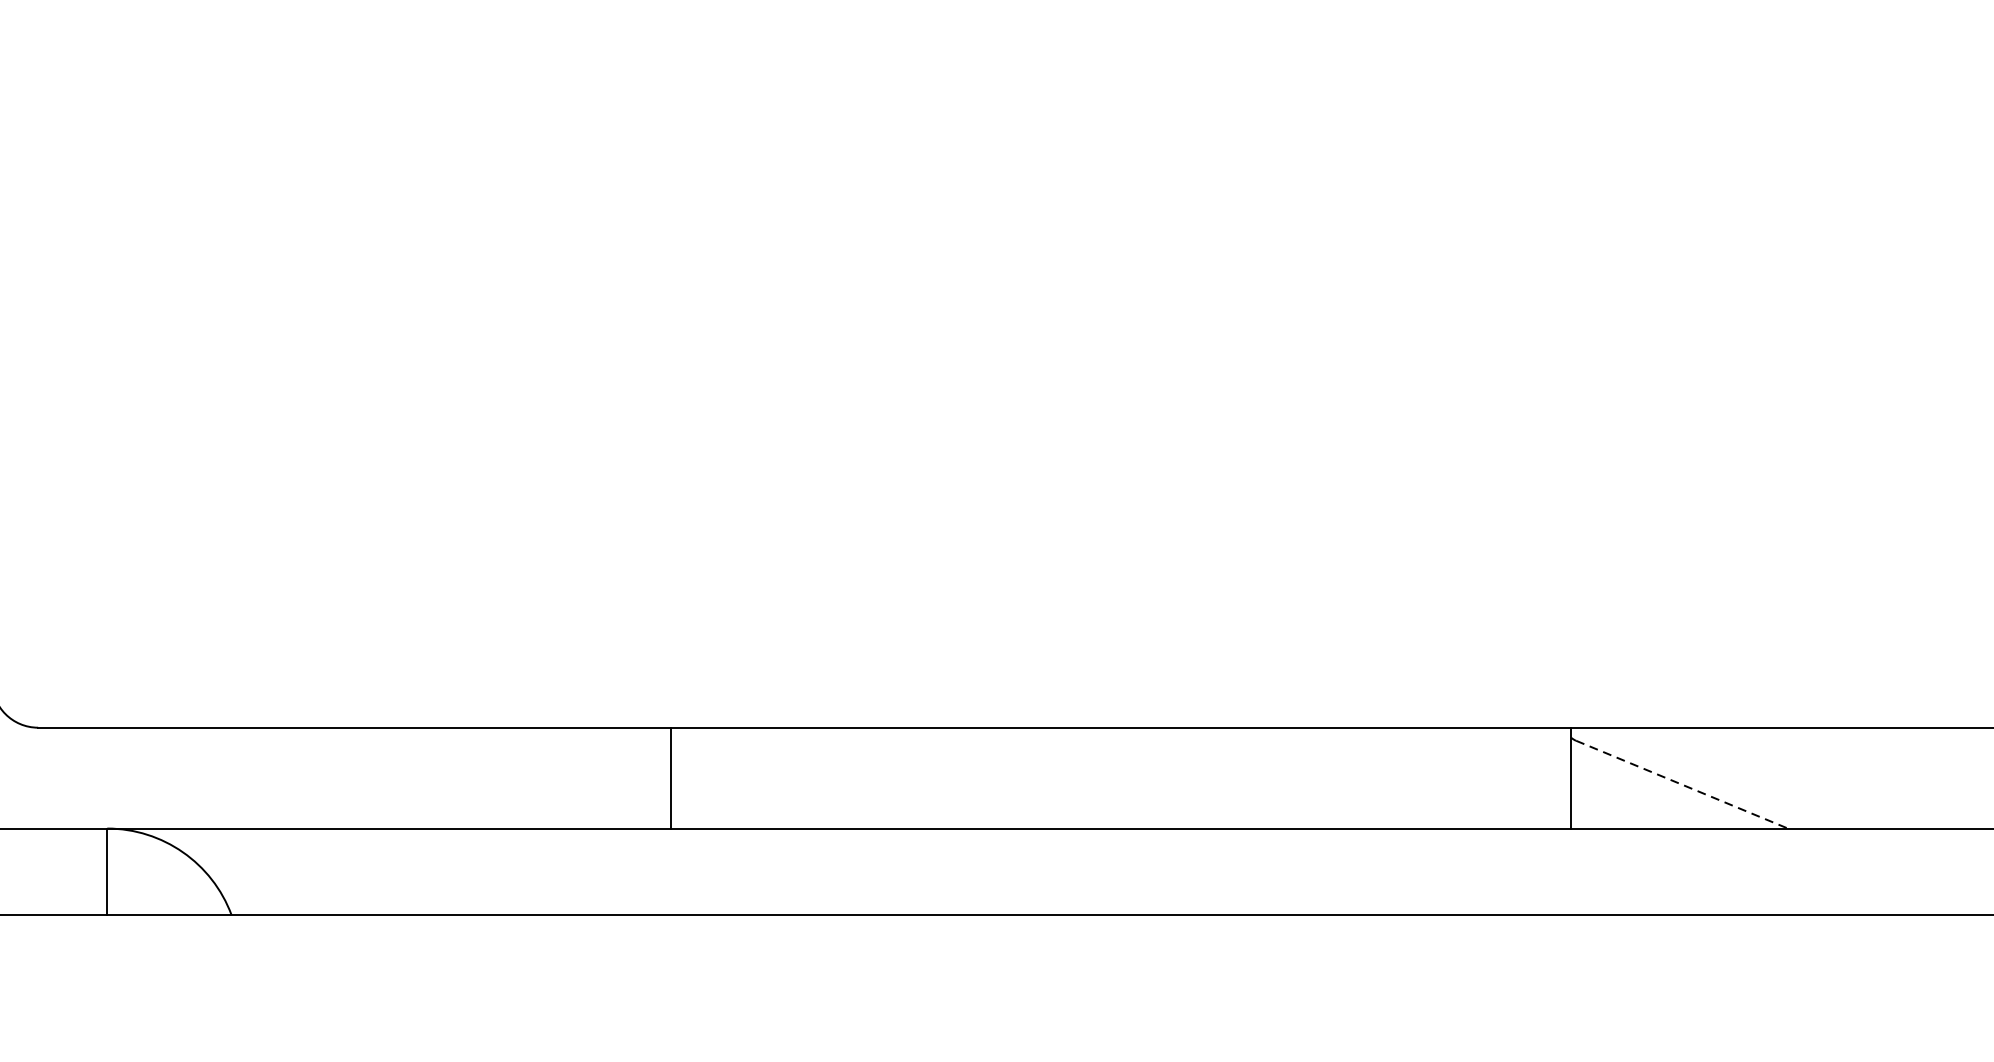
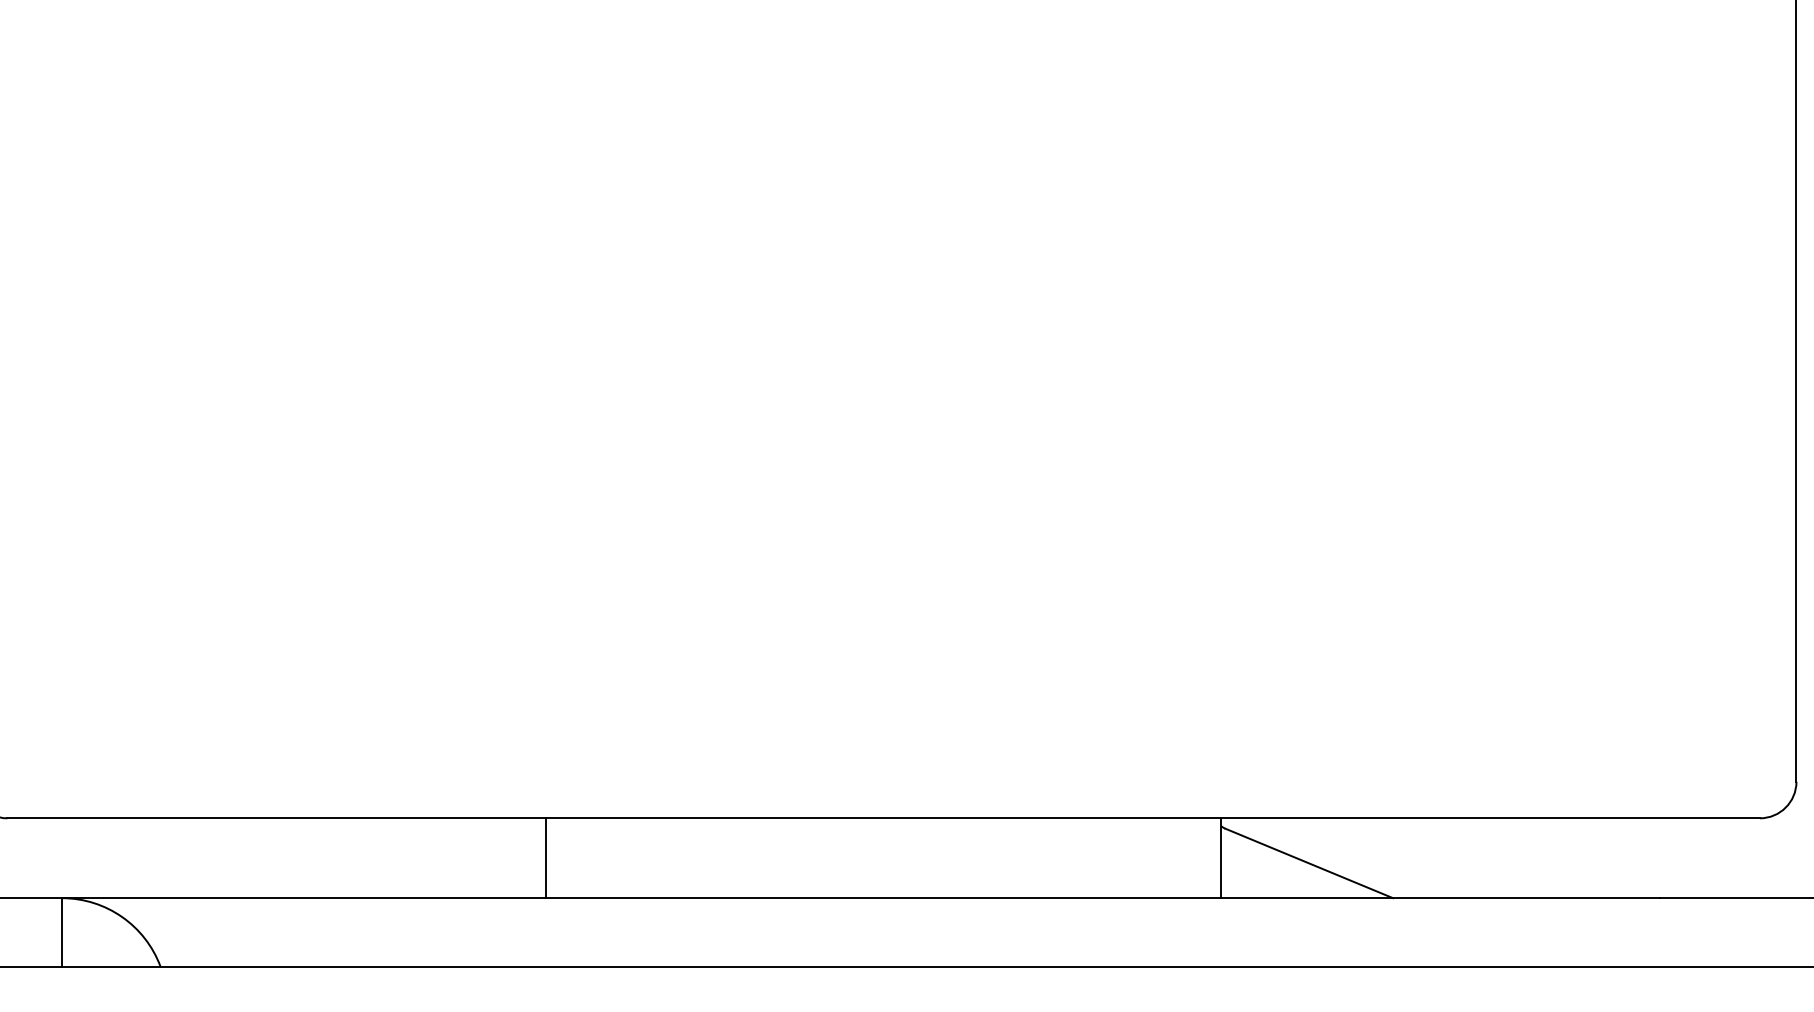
line: (670, 778) -> (545, 858), moved
line: (1682, 784) -> (1309, 863), dashed -> solid

